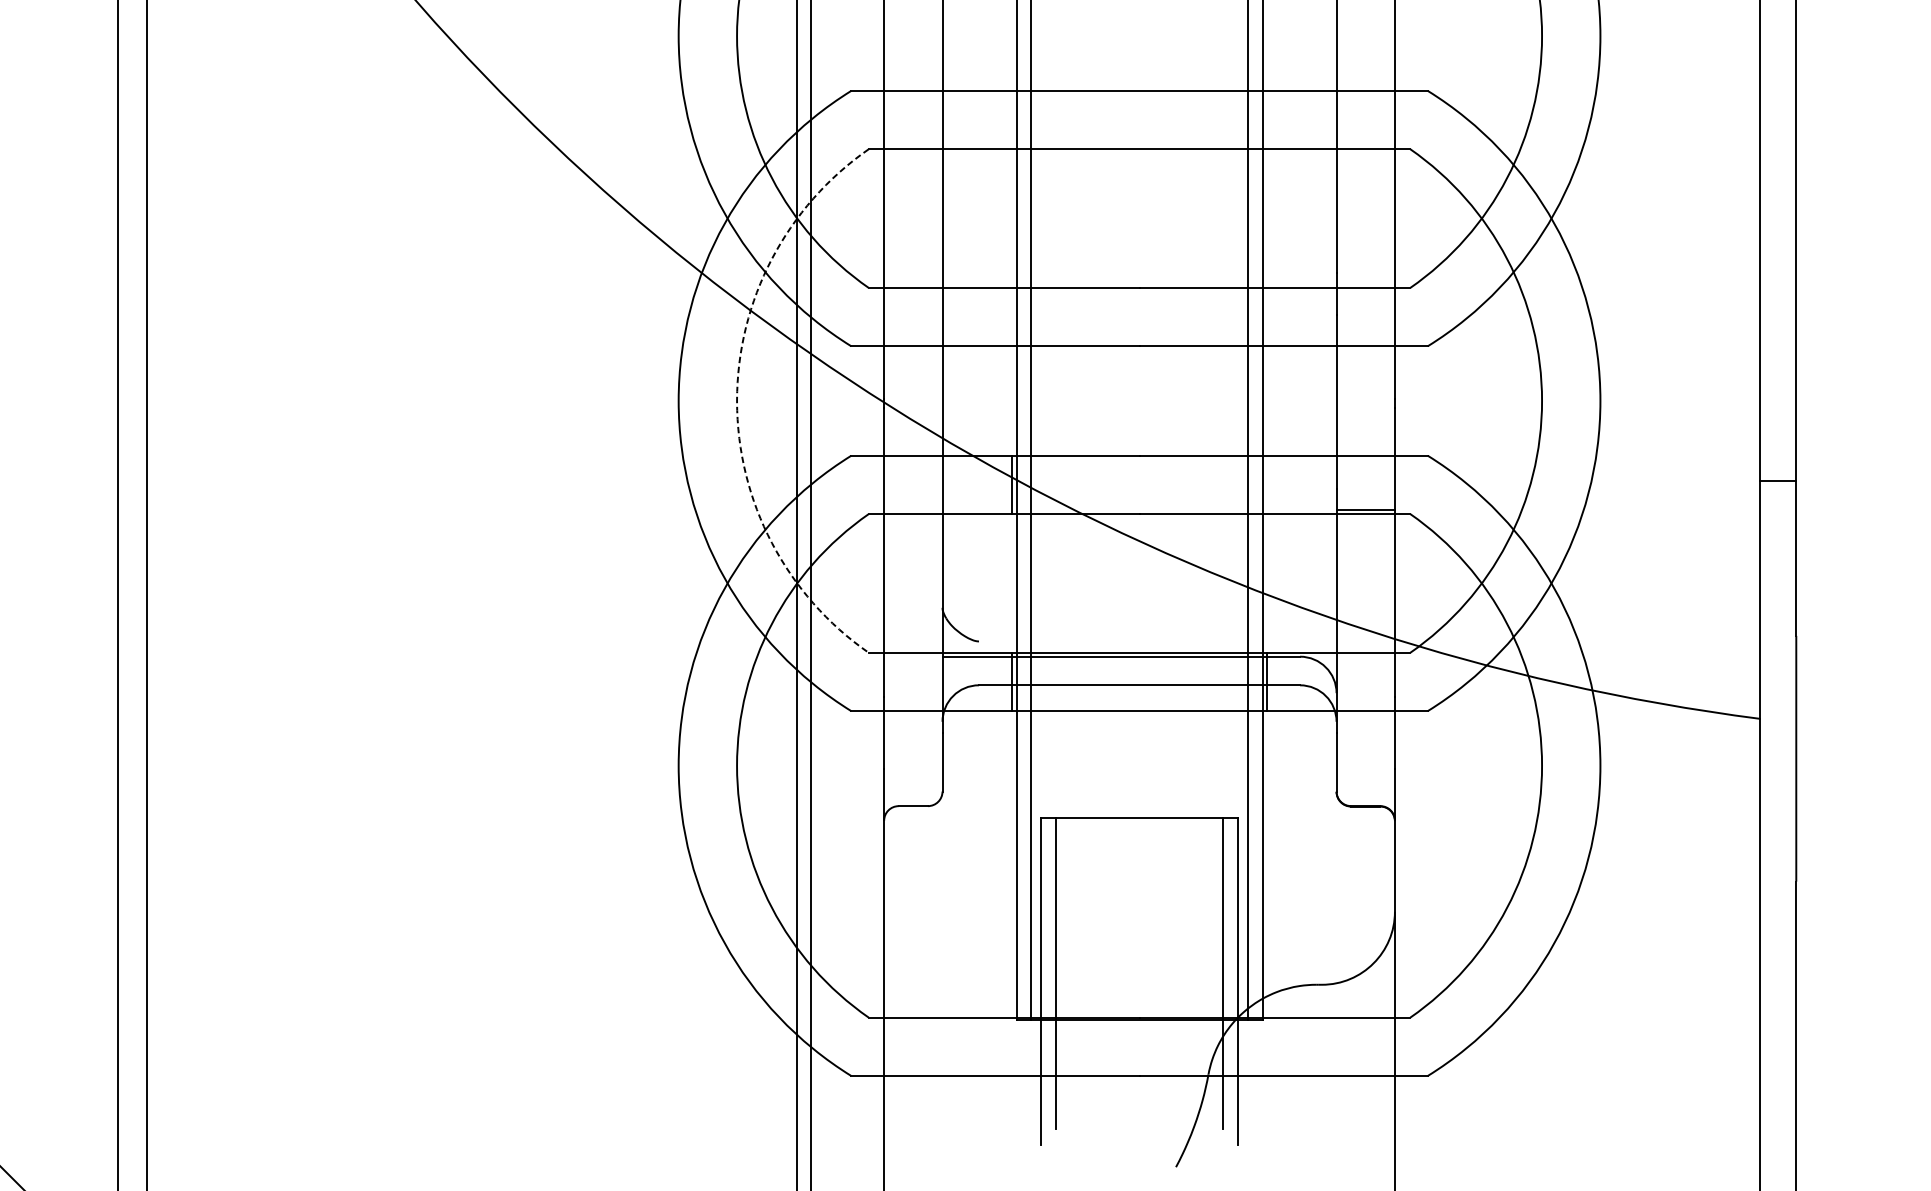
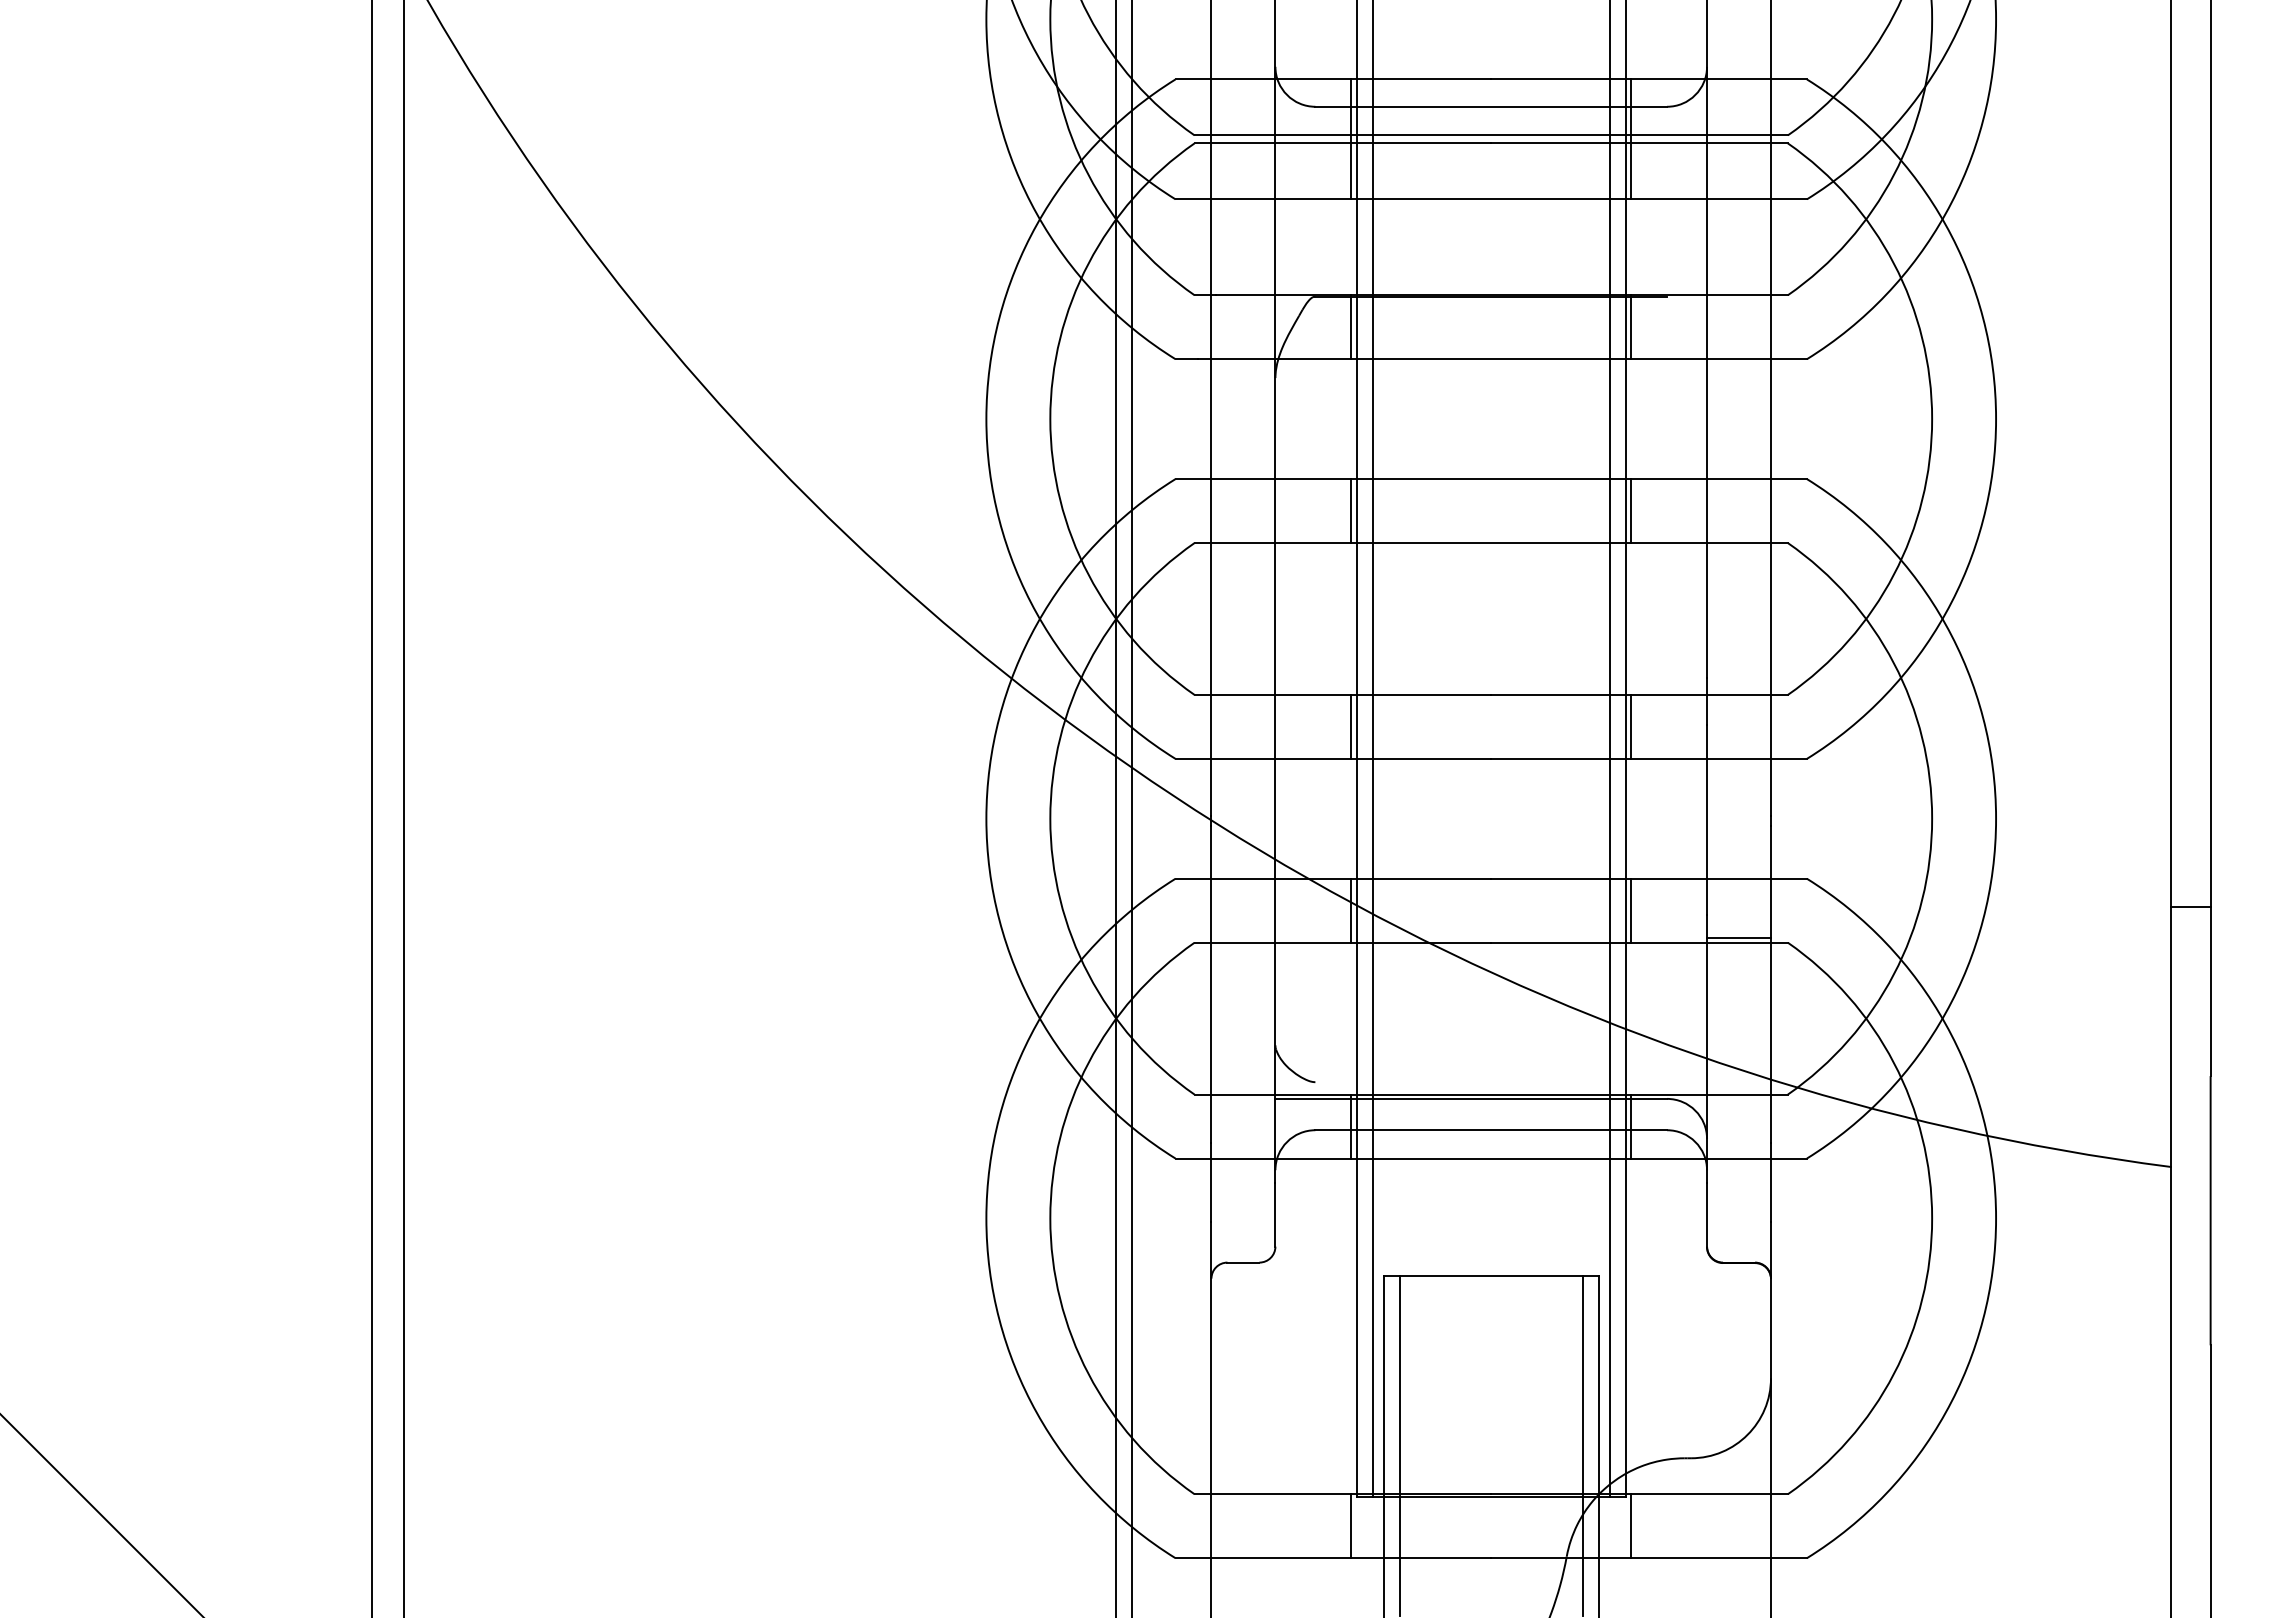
line: (1011, 120) -> (1351, 511), added
line: (1267, 120) -> (1631, 511), added
line: (1011, 316) -> (1351, 726), added
line: (1267, 316) -> (1631, 726), added
arc: (737, 400) -> (1050, 818), dashed -> solid
line: (1267, 484) -> (1631, 910), added
line: (1011, 1047) -> (1351, 1526), added
line: (1267, 1047) -> (1631, 1526), added

